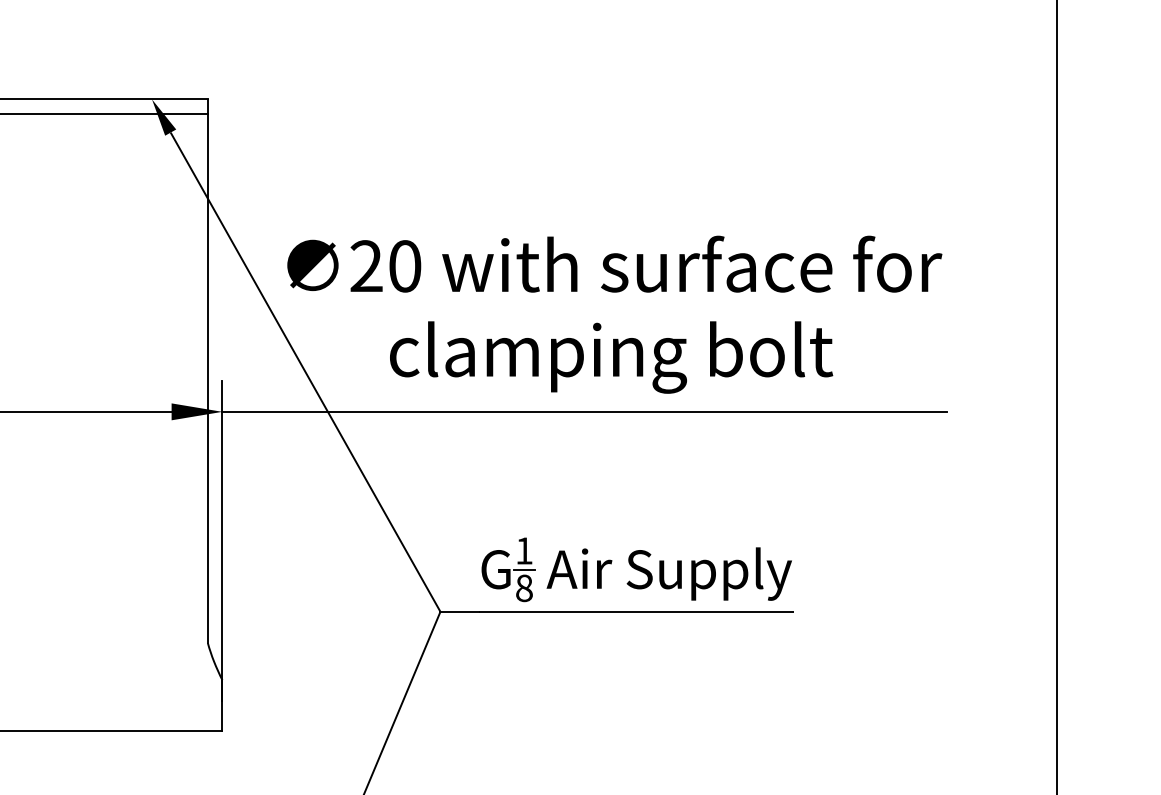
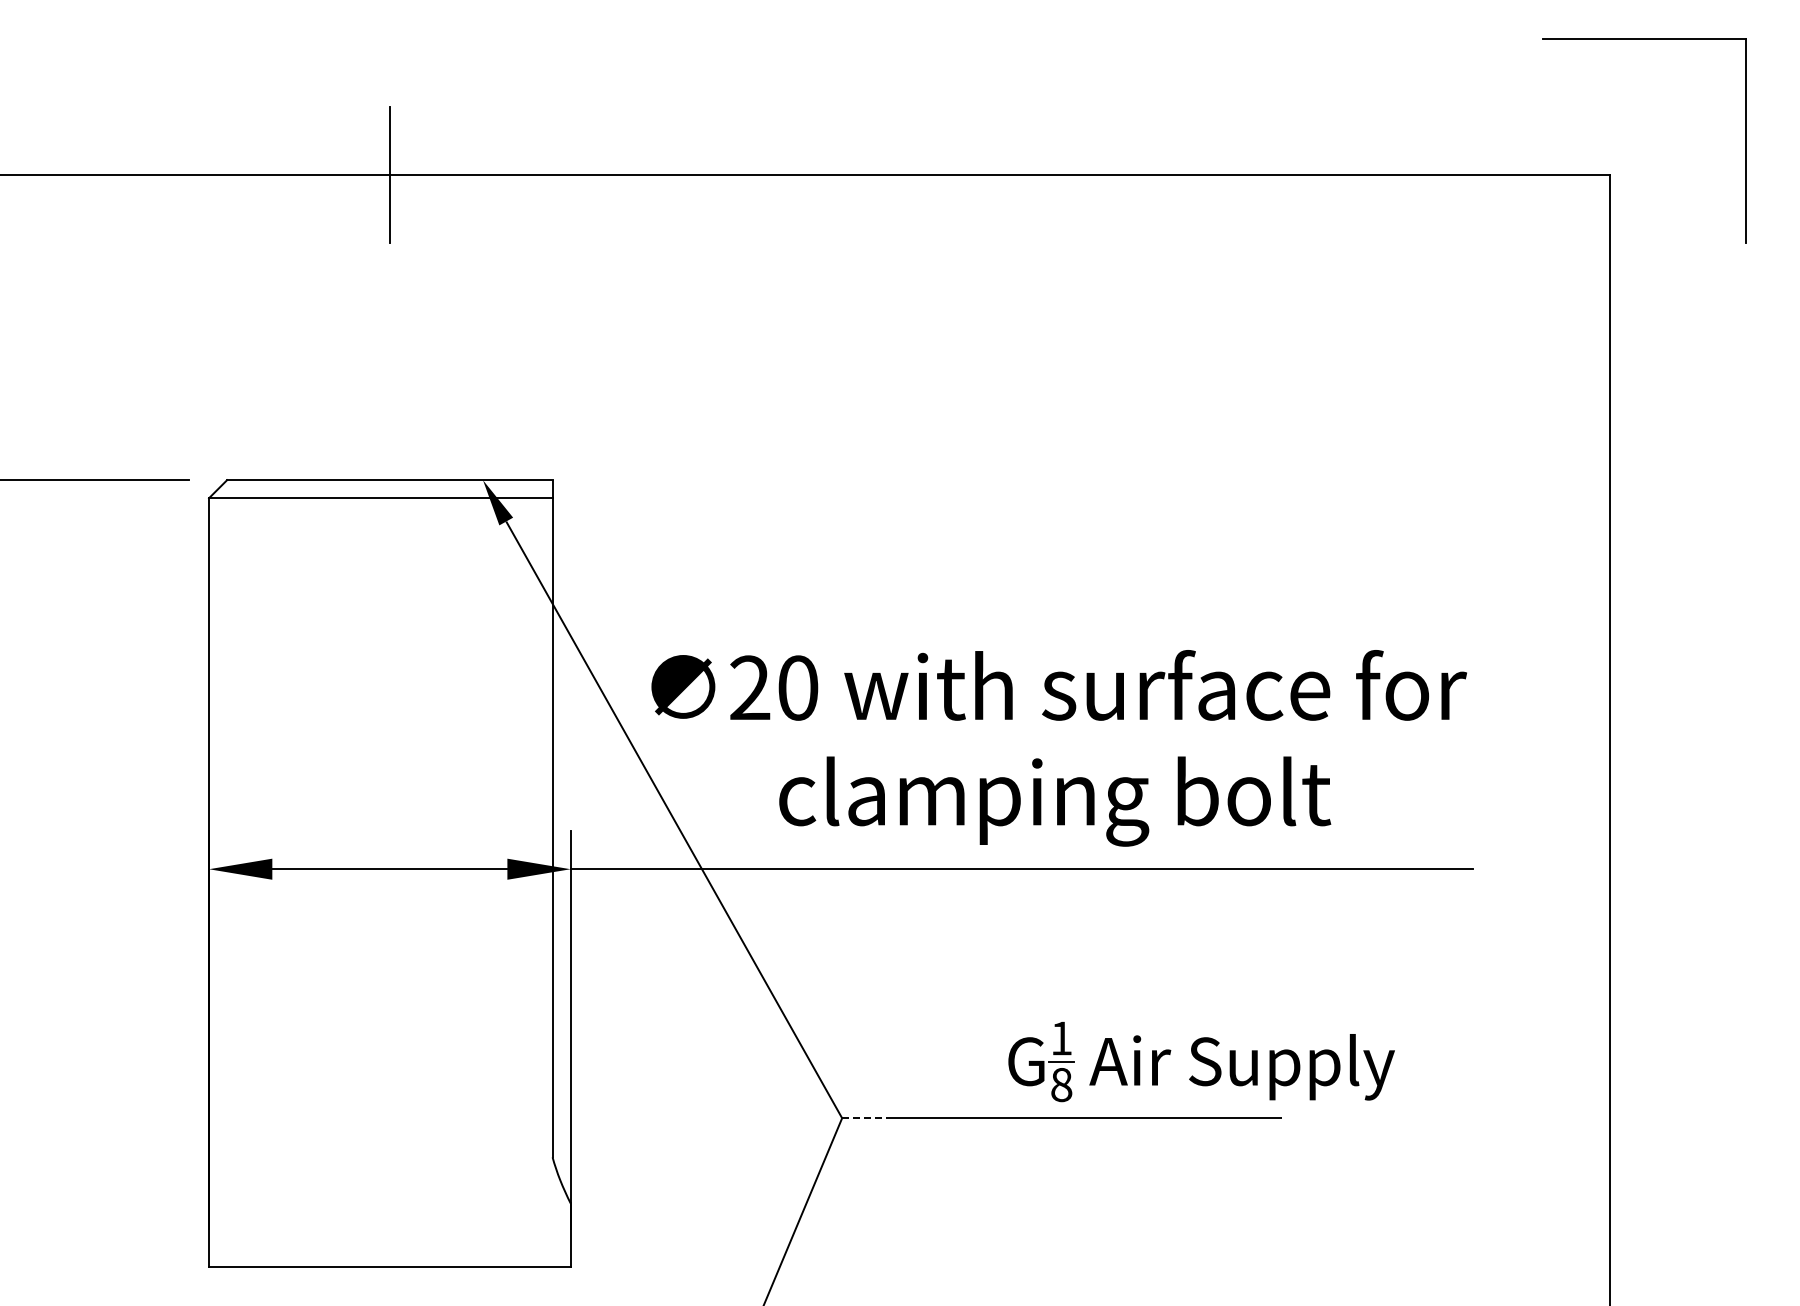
part: (636, 570) -> (1201, 1062), moved
line: (459, 612) -> (865, 1118), solid -> dashed

